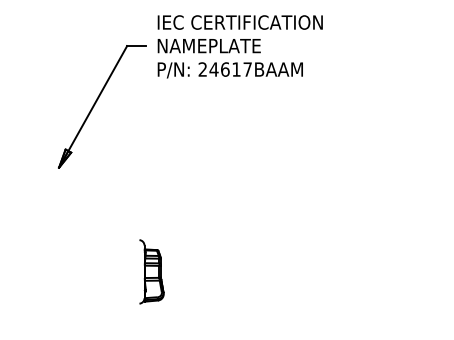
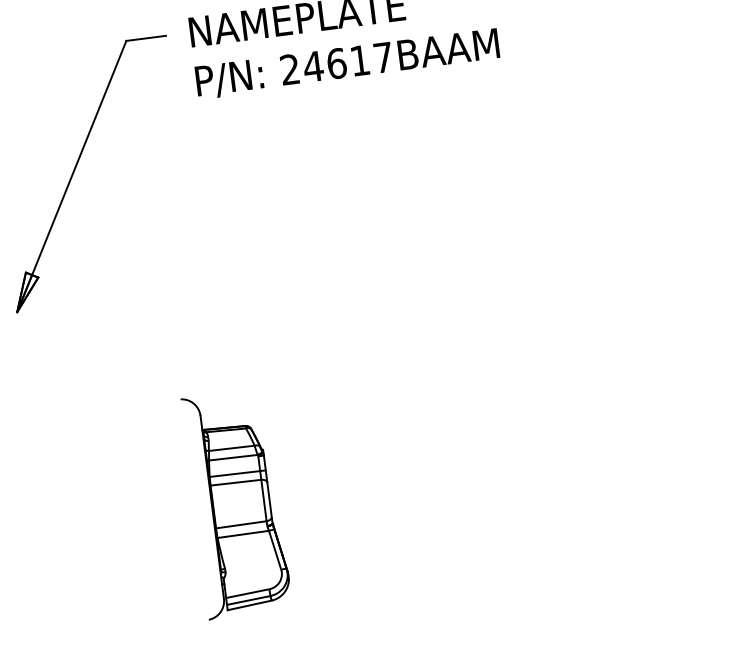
part: (151, 271) -> (237, 503), size x1.67

